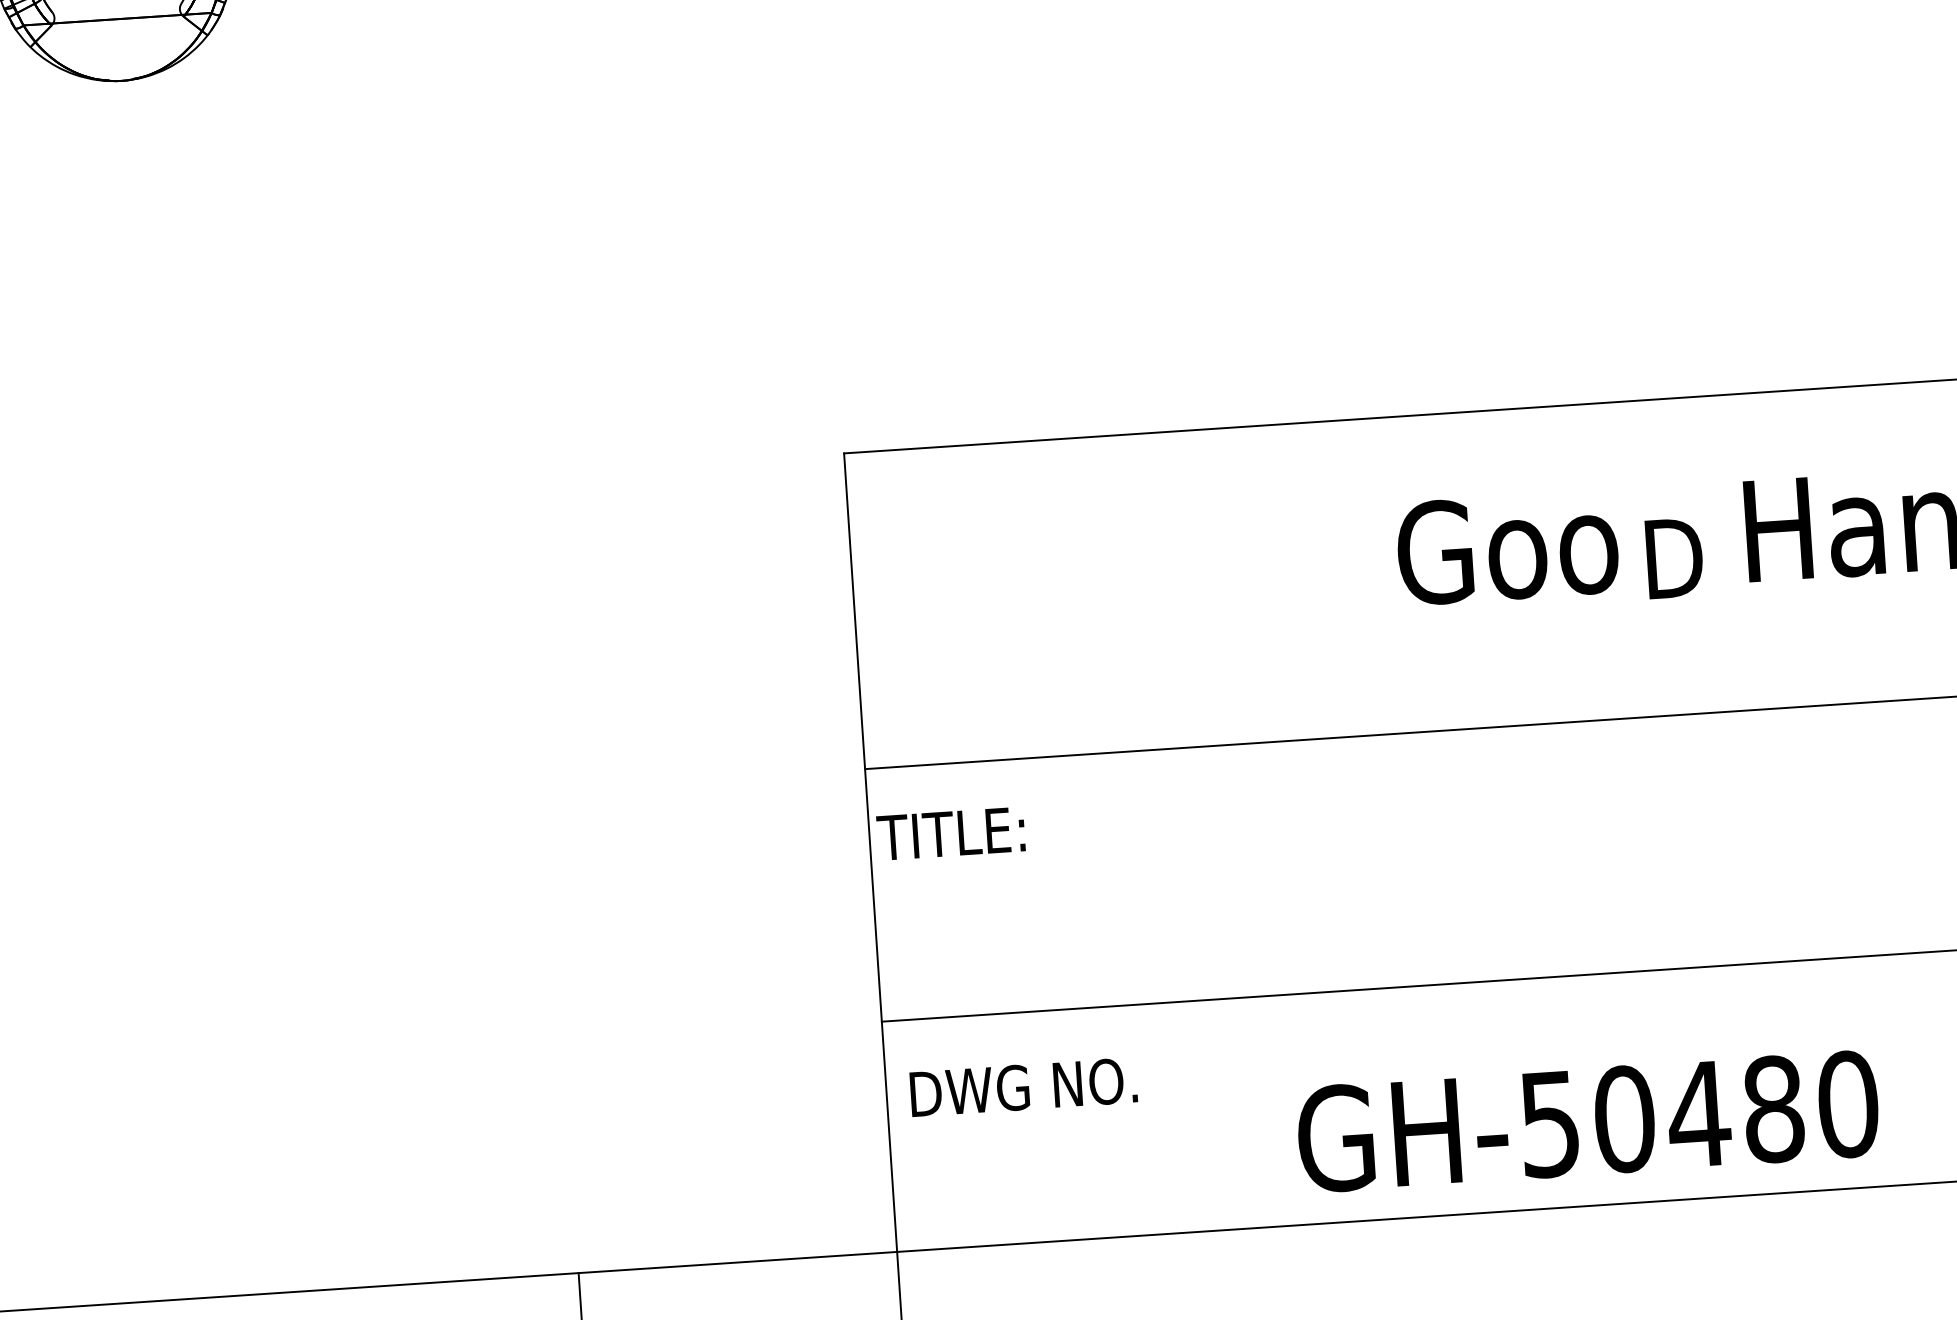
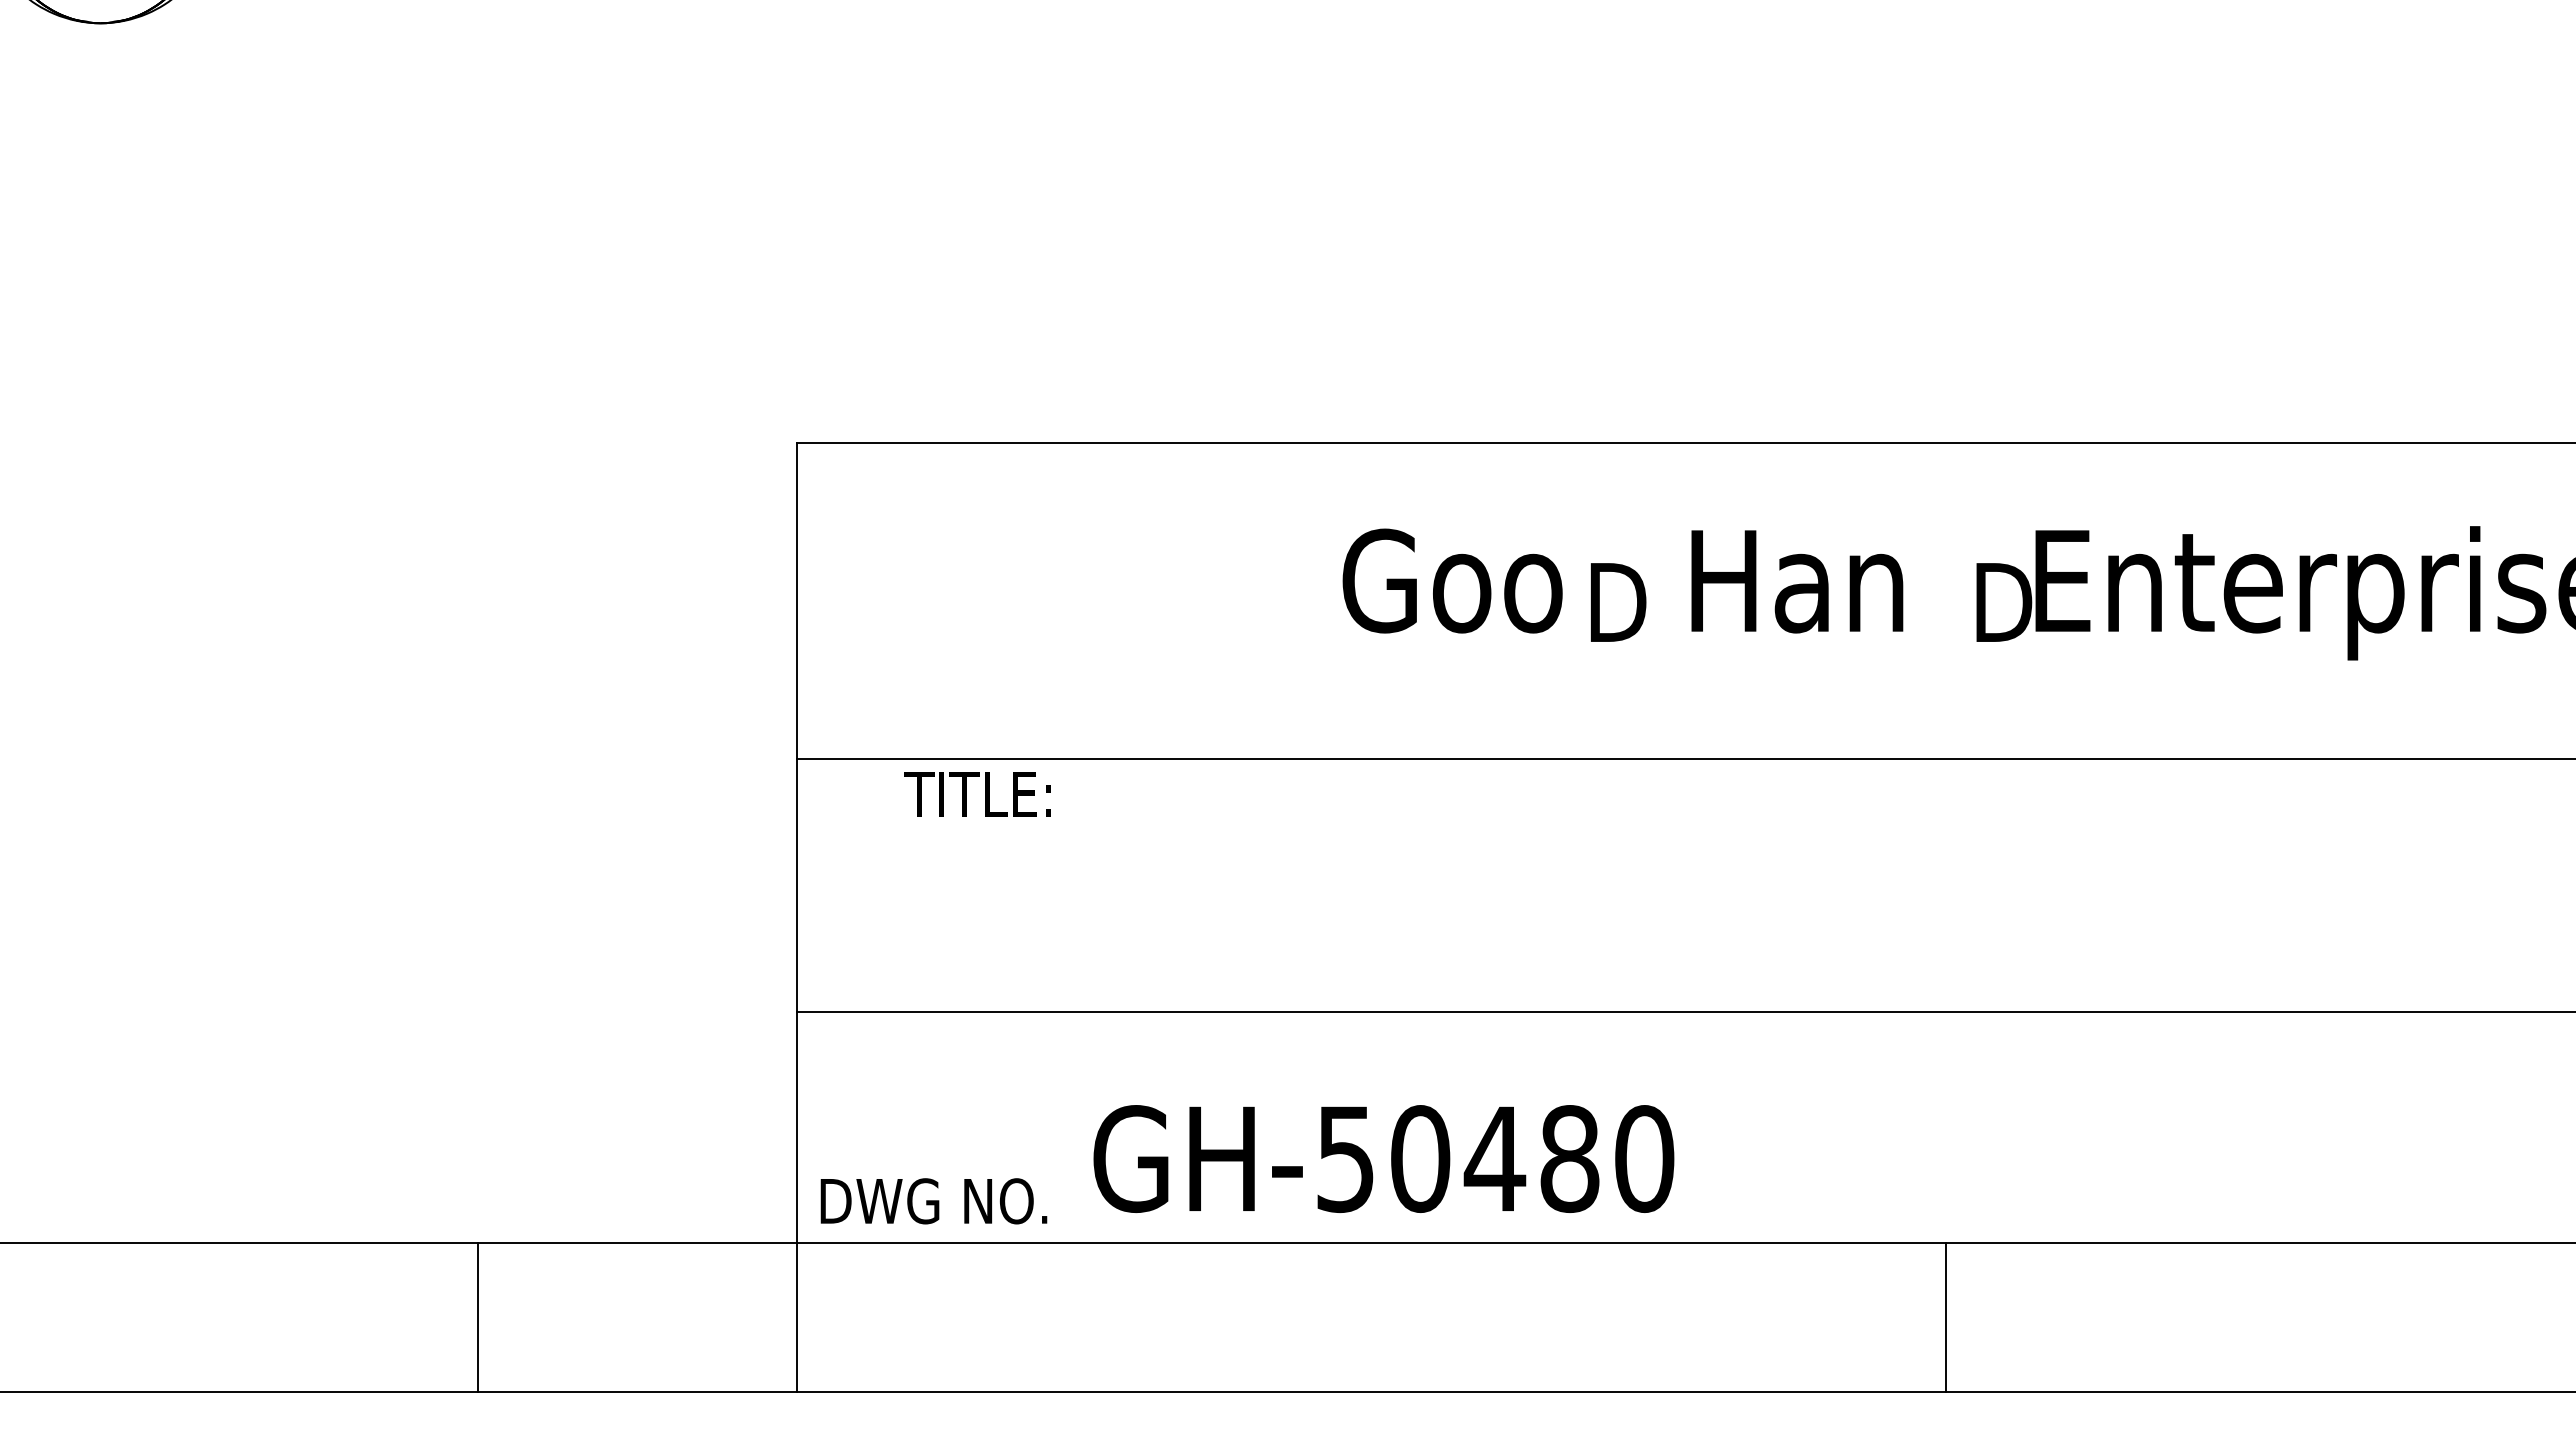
text: (951, 833) -> (977, 794), moved
text: (1023, 1087) -> (933, 1201), moved
text: (1587, 1121) -> (1383, 1158), moved

